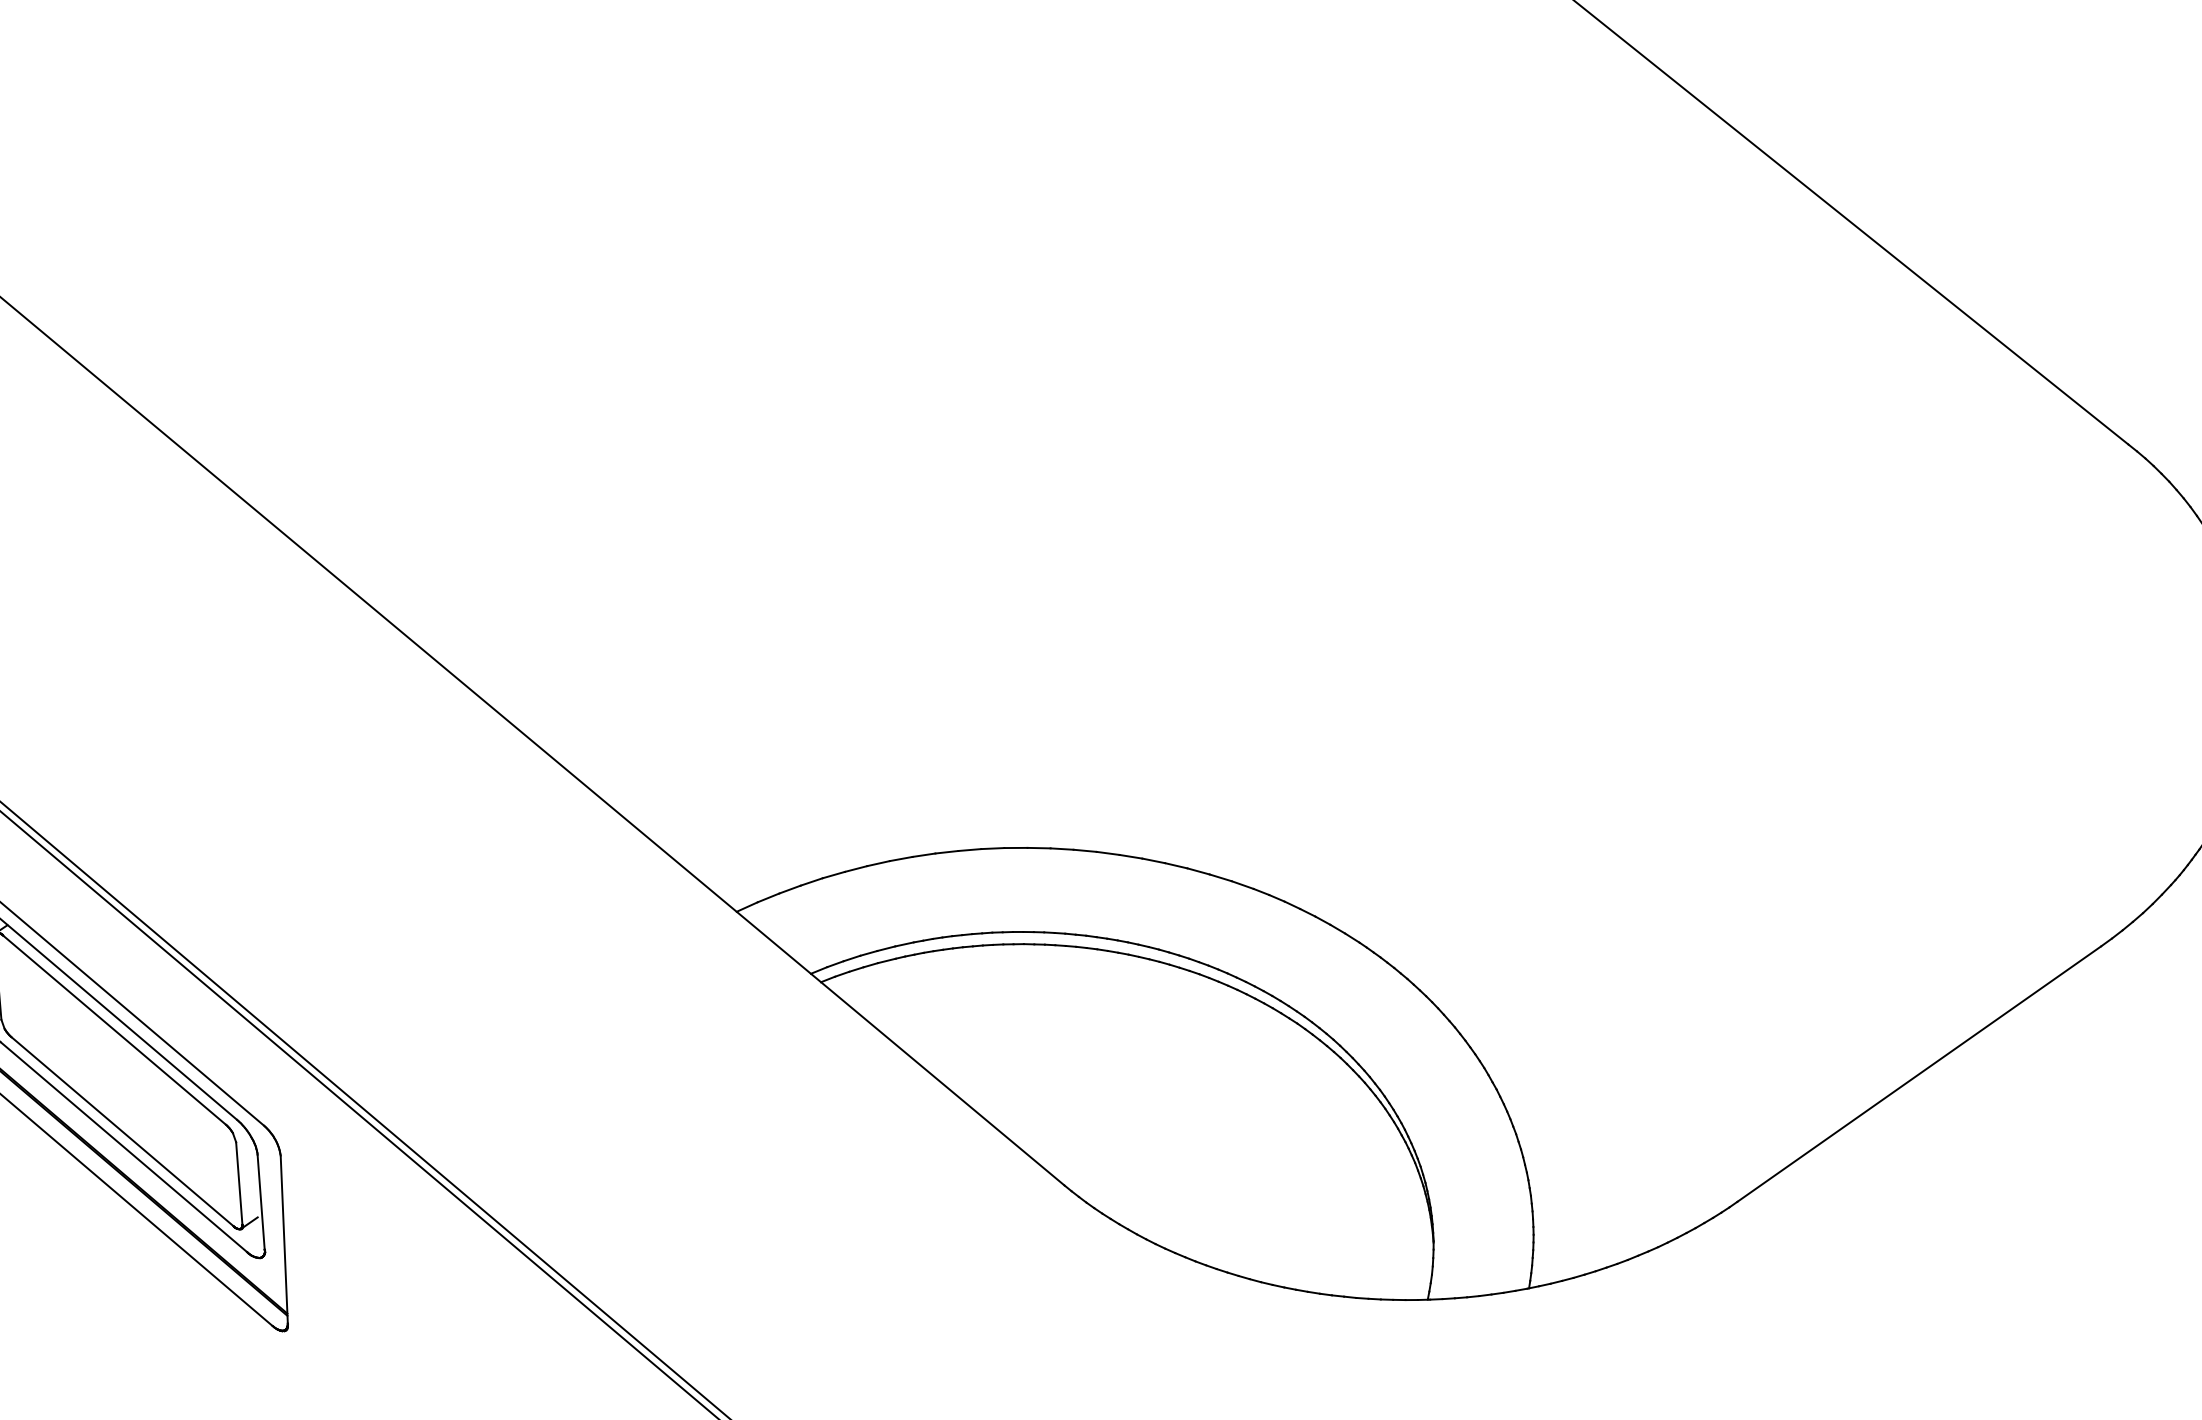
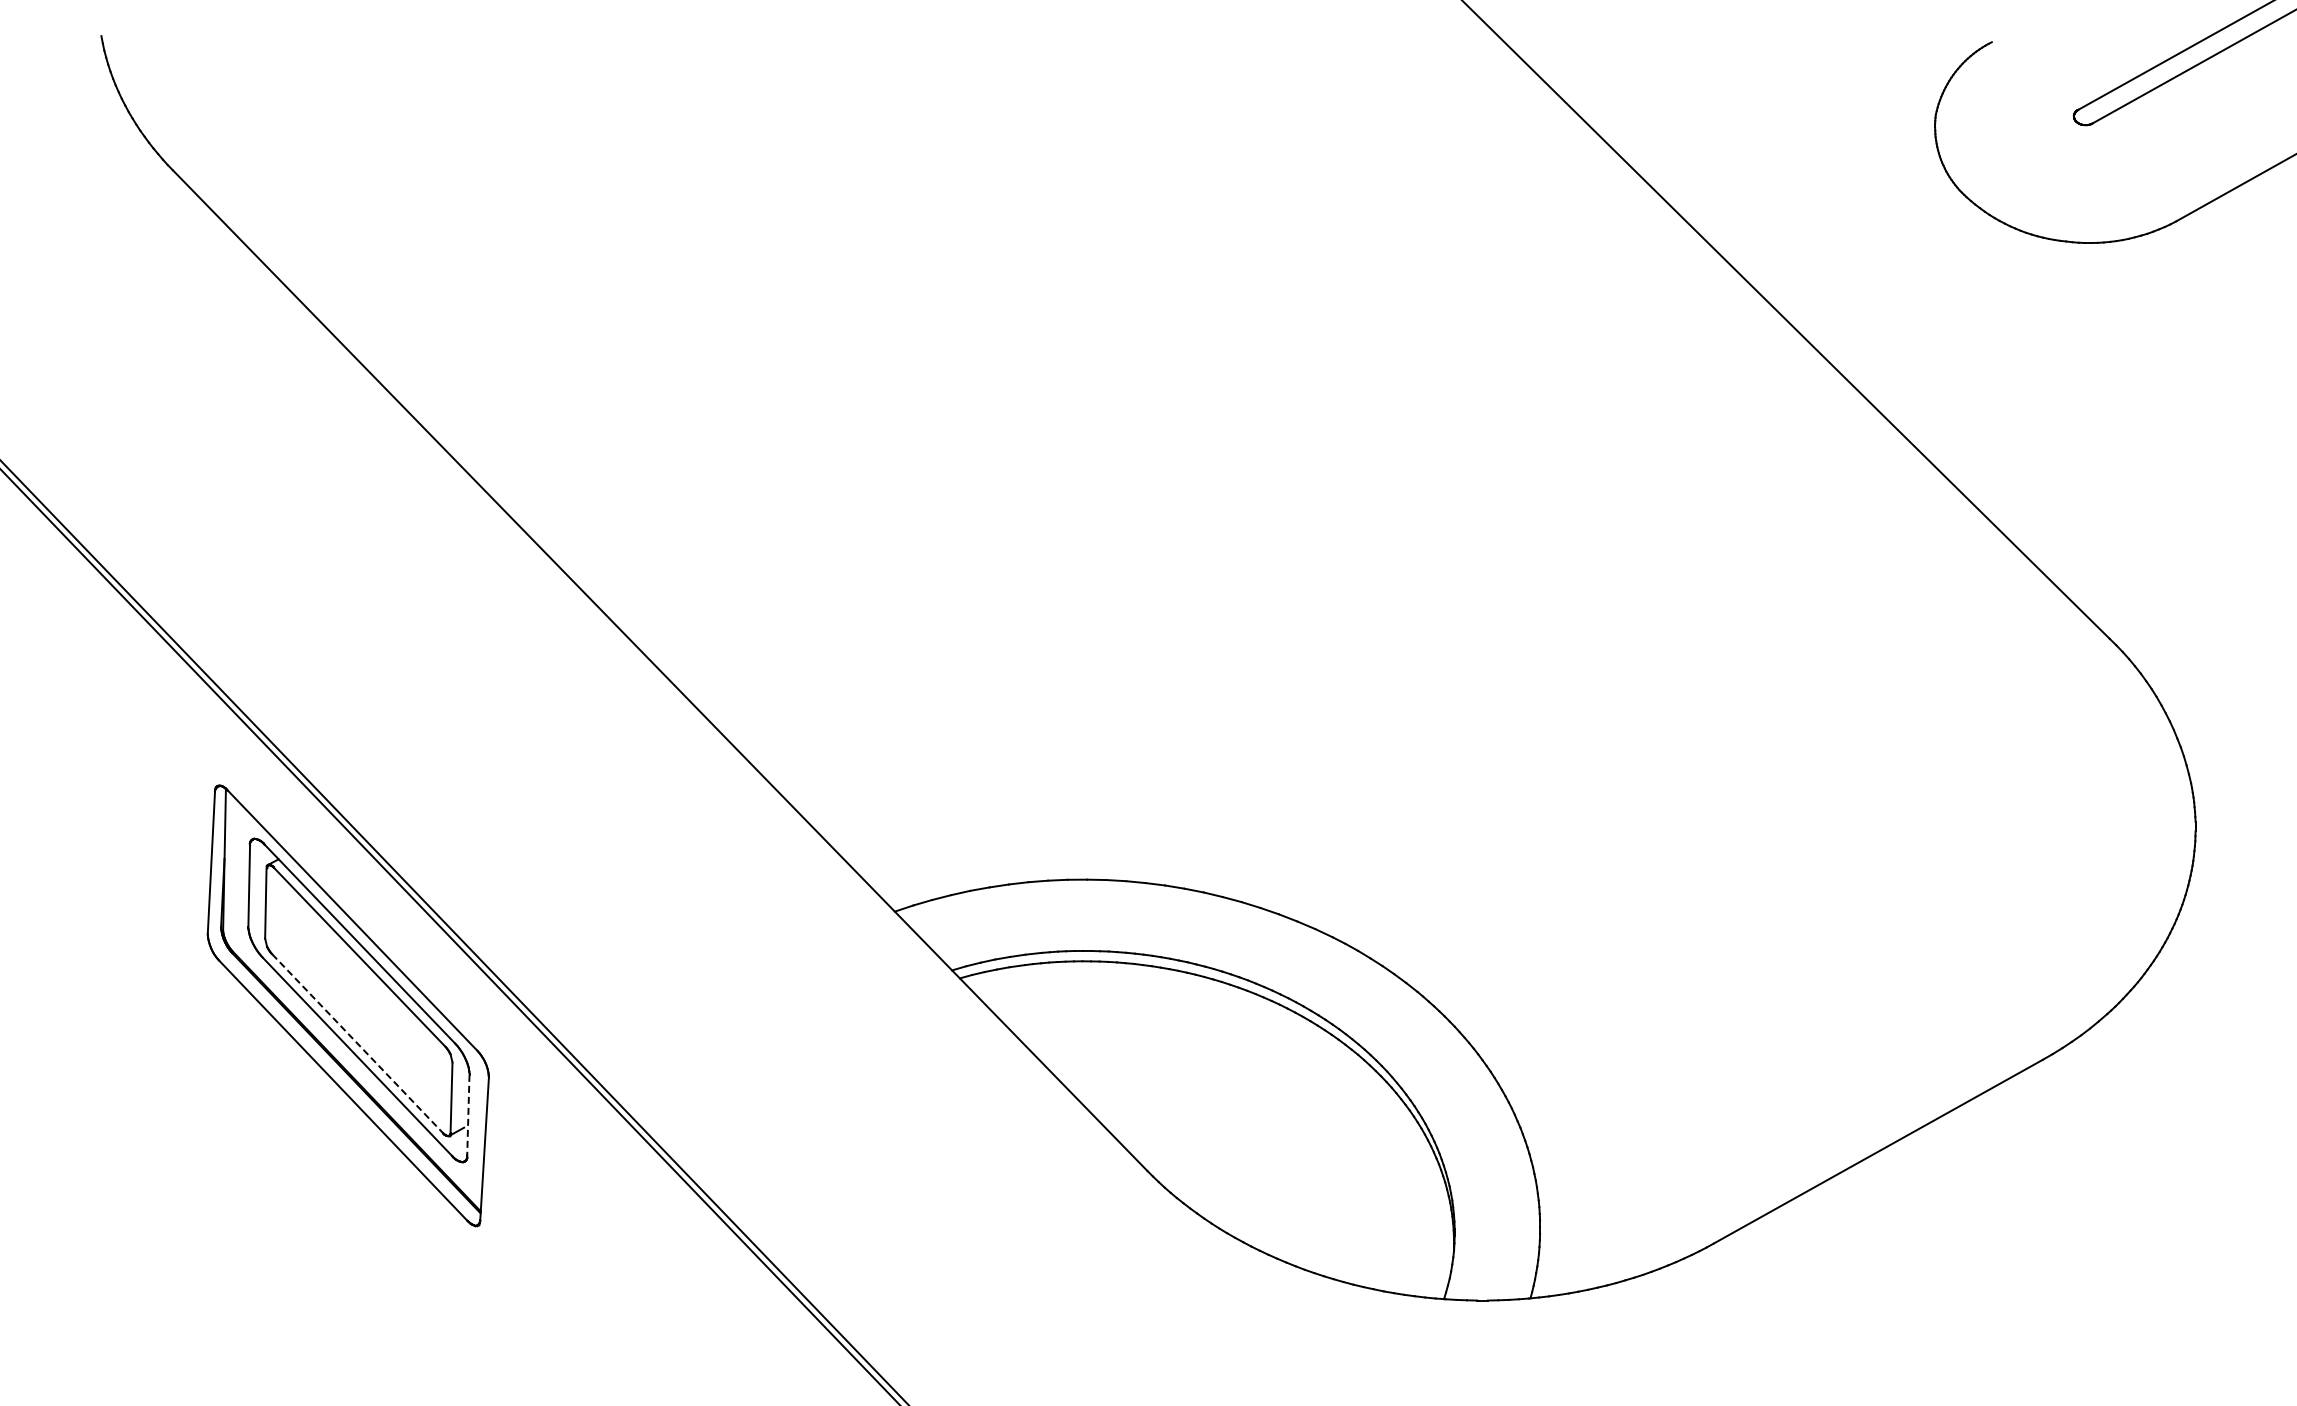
line: (122, 1131) -> (357, 1043), solid -> dashed
line: (261, 1202) -> (468, 1115), solid -> dashed

